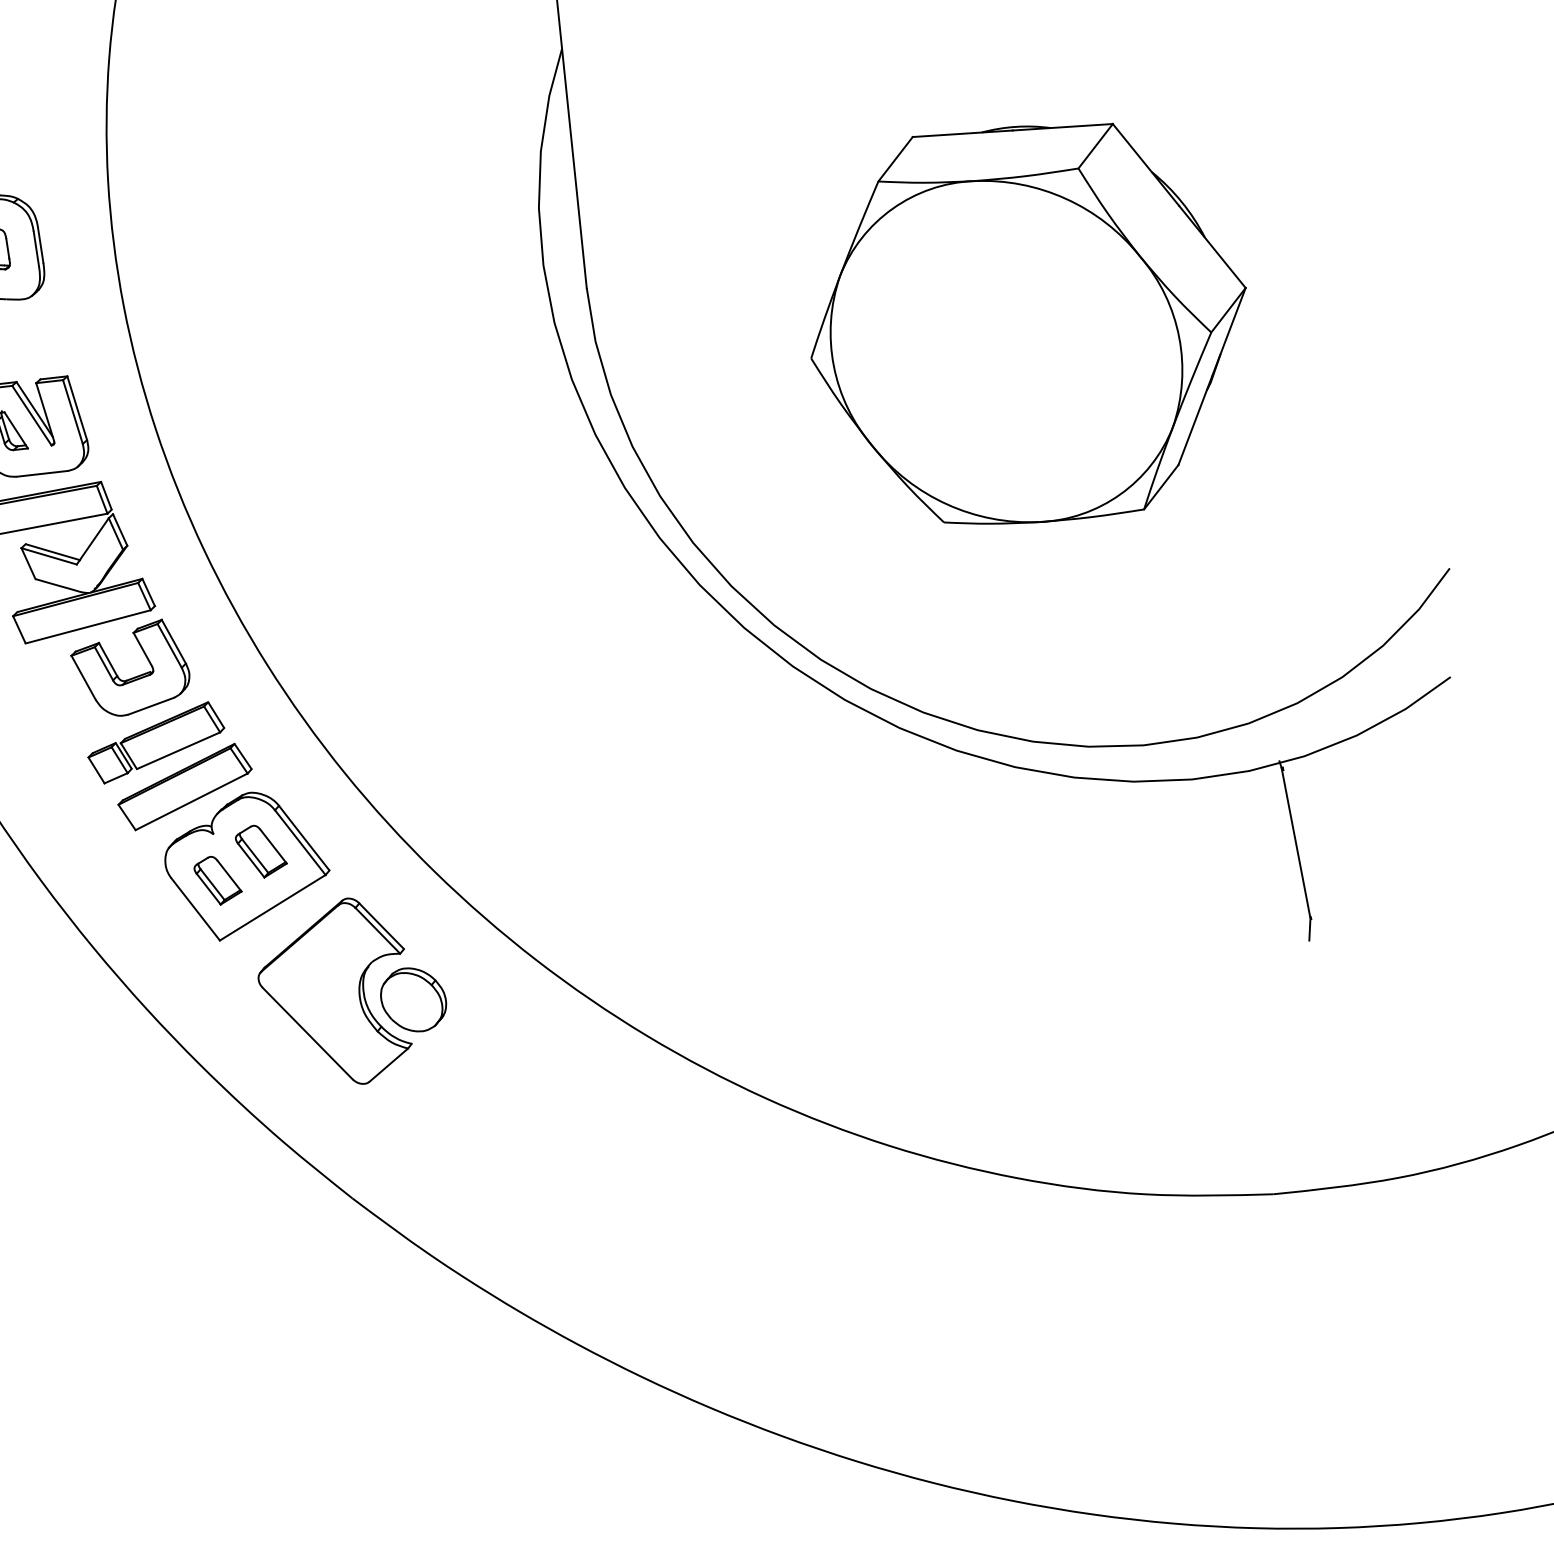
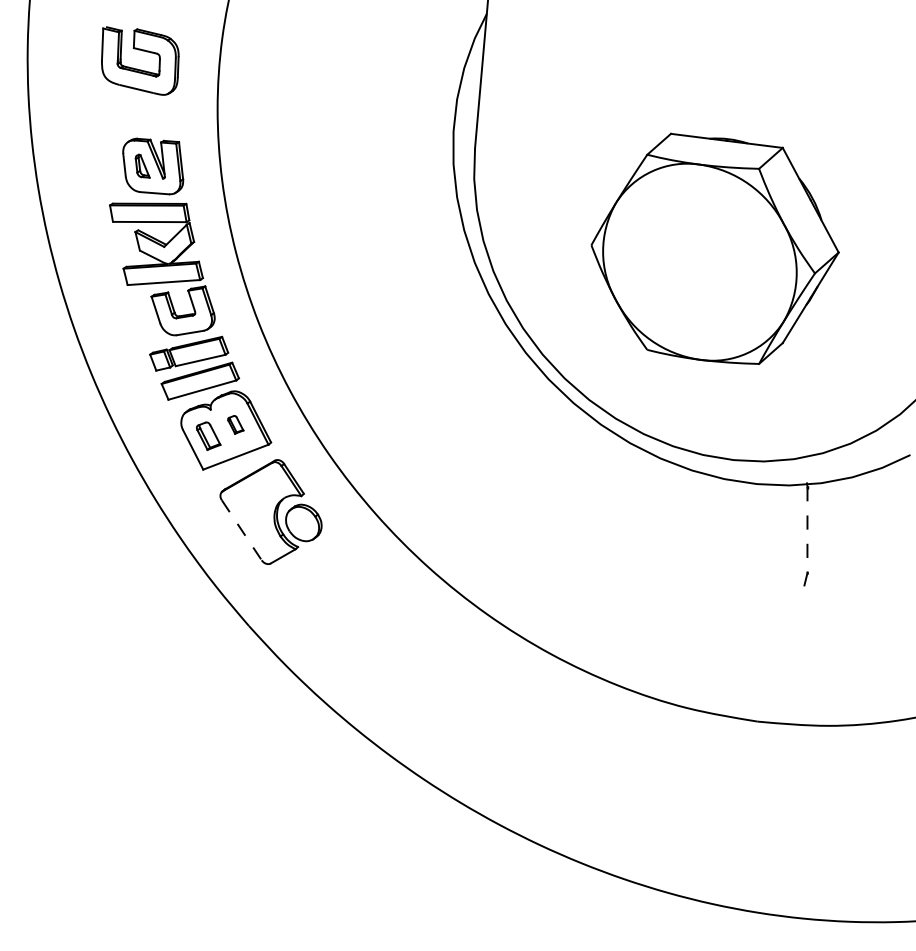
part: (1027, 322) -> (714, 248), moved
line: (1295, 841) -> (807, 529), solid -> dashed
part: (261, 850) -> (235, 424), size x0.6
line: (307, 1034) -> (241, 530), solid -> dashed

